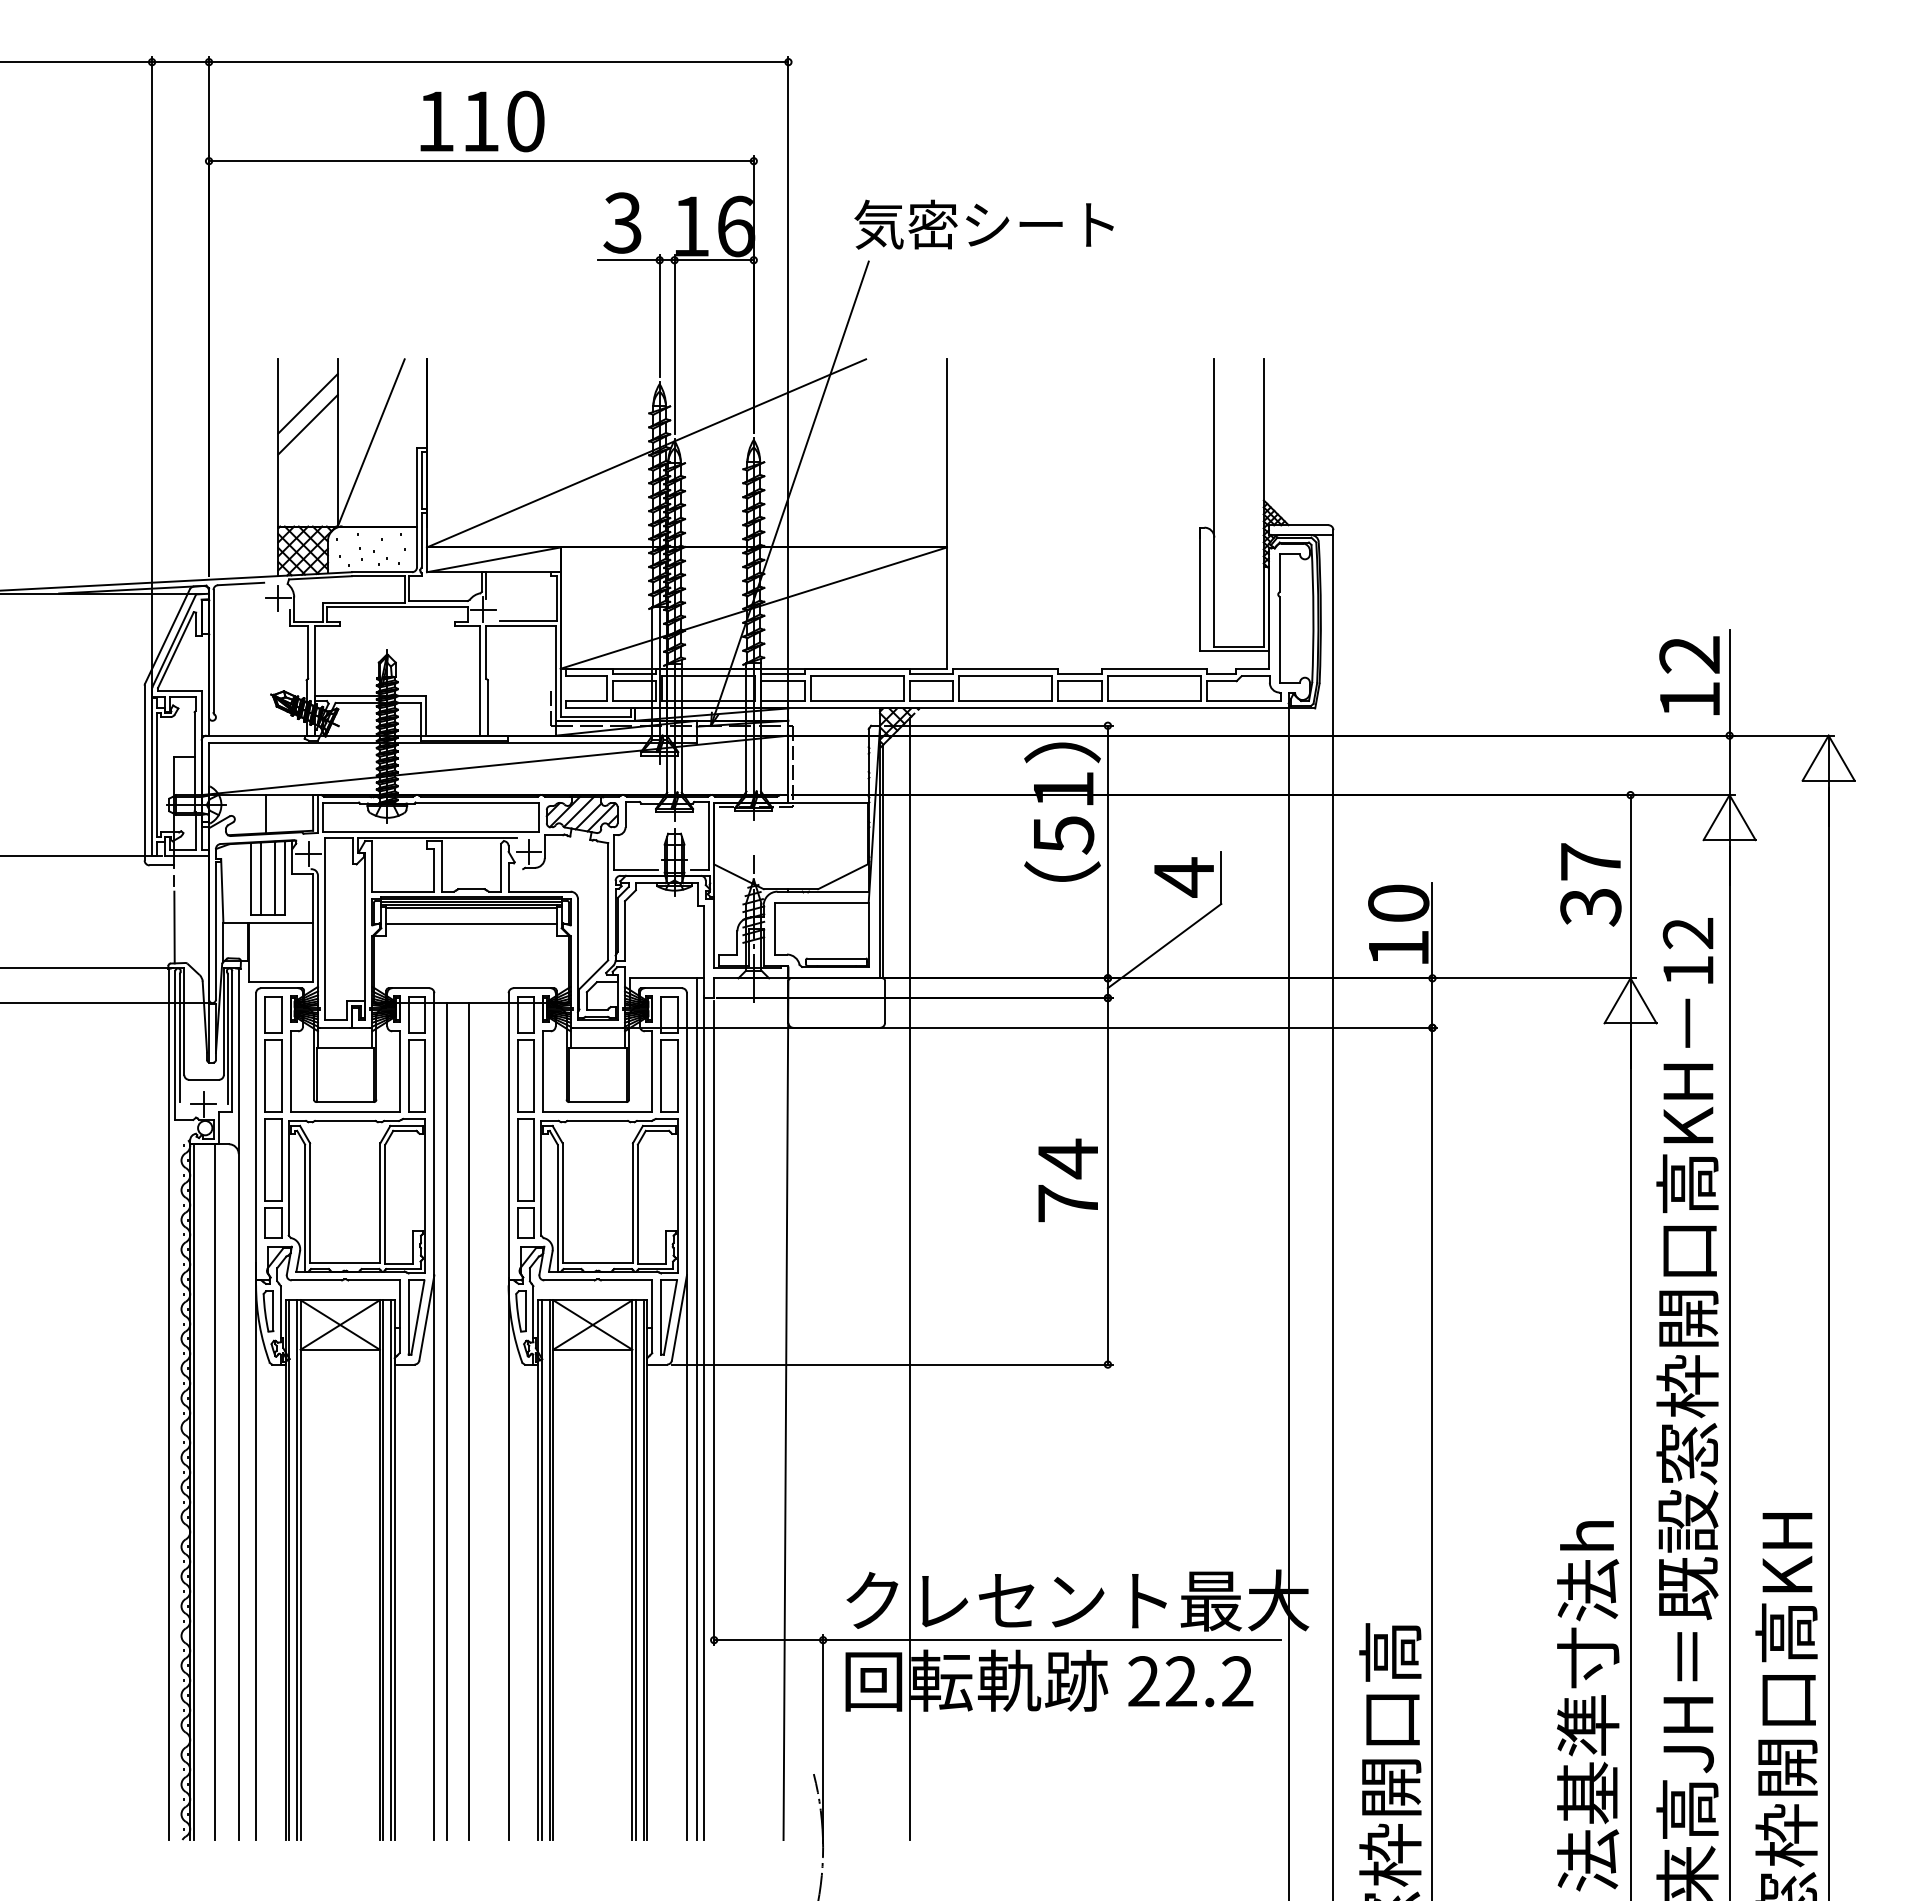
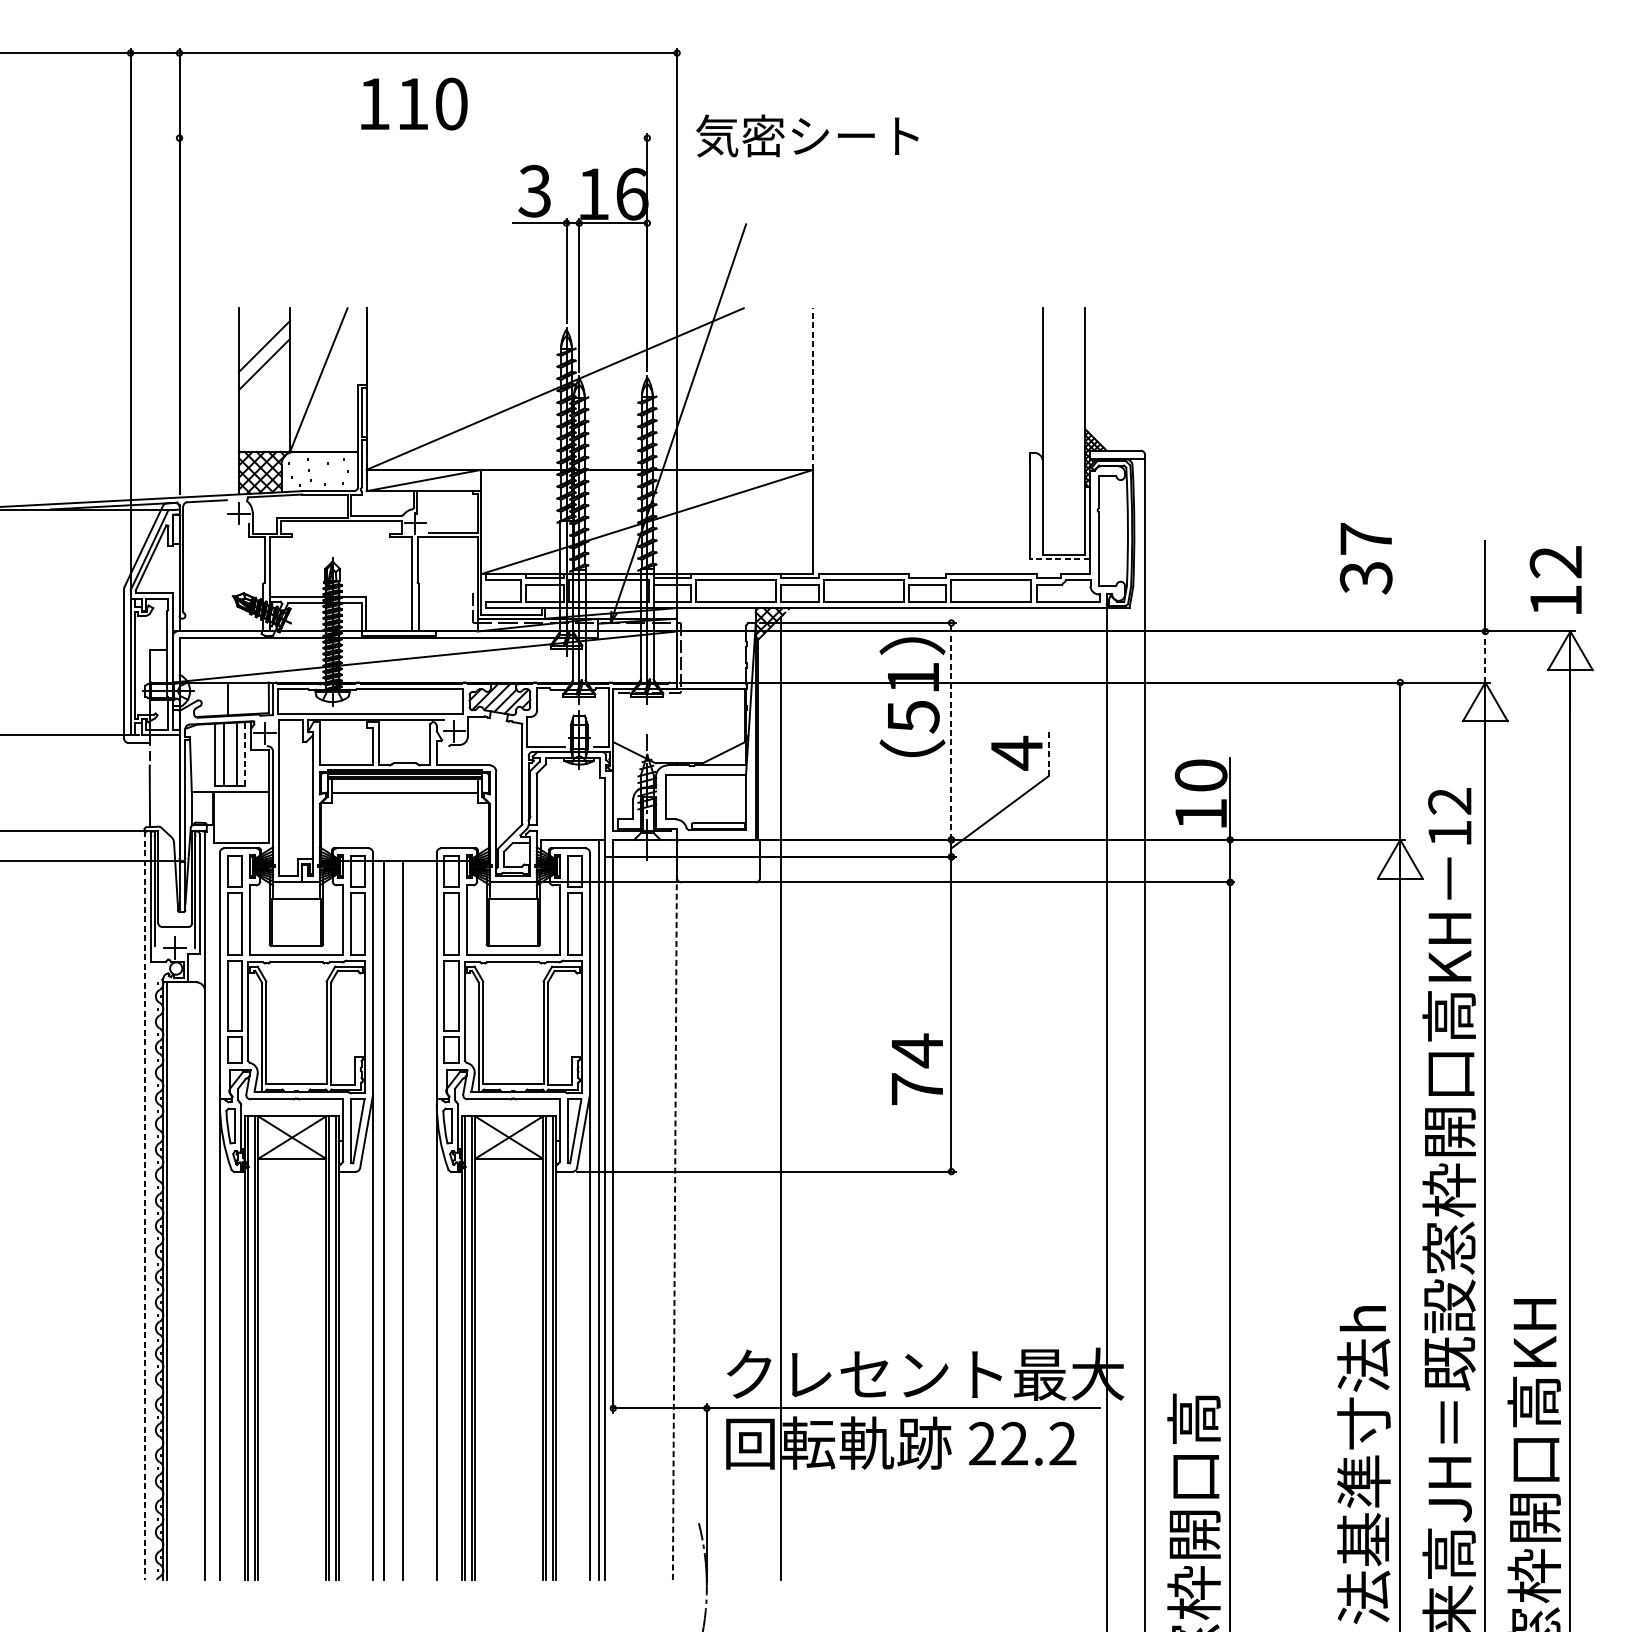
line: (481, 161) -> (413, 138), removed
text: (983, 224) -> (806, 135), moved
line: (946, 452) -> (812, 388), solid -> dashed
line: (1234, 651) -> (1060, 559), solid -> dashed
text: (1689, 675) -> (1555, 579), moved
line: (1729, 765) -> (1485, 657), solid -> dashed
line: (1107, 851) -> (951, 730), solid -> dashed
line: (285, 877) -> (245, 753), solid -> dashed
line: (1221, 877) -> (1049, 753), solid -> dashed
text: (1590, 884) -> (1365, 558), moved
text: (1067, 1180) -> (916, 1069), moved
line: (786, 1403) -> (675, 1205), solid -> dashed
line: (169, 1404) -> (145, 1205), solid -> dashed
line: (214, 1492) -> (184, 1281), removed

